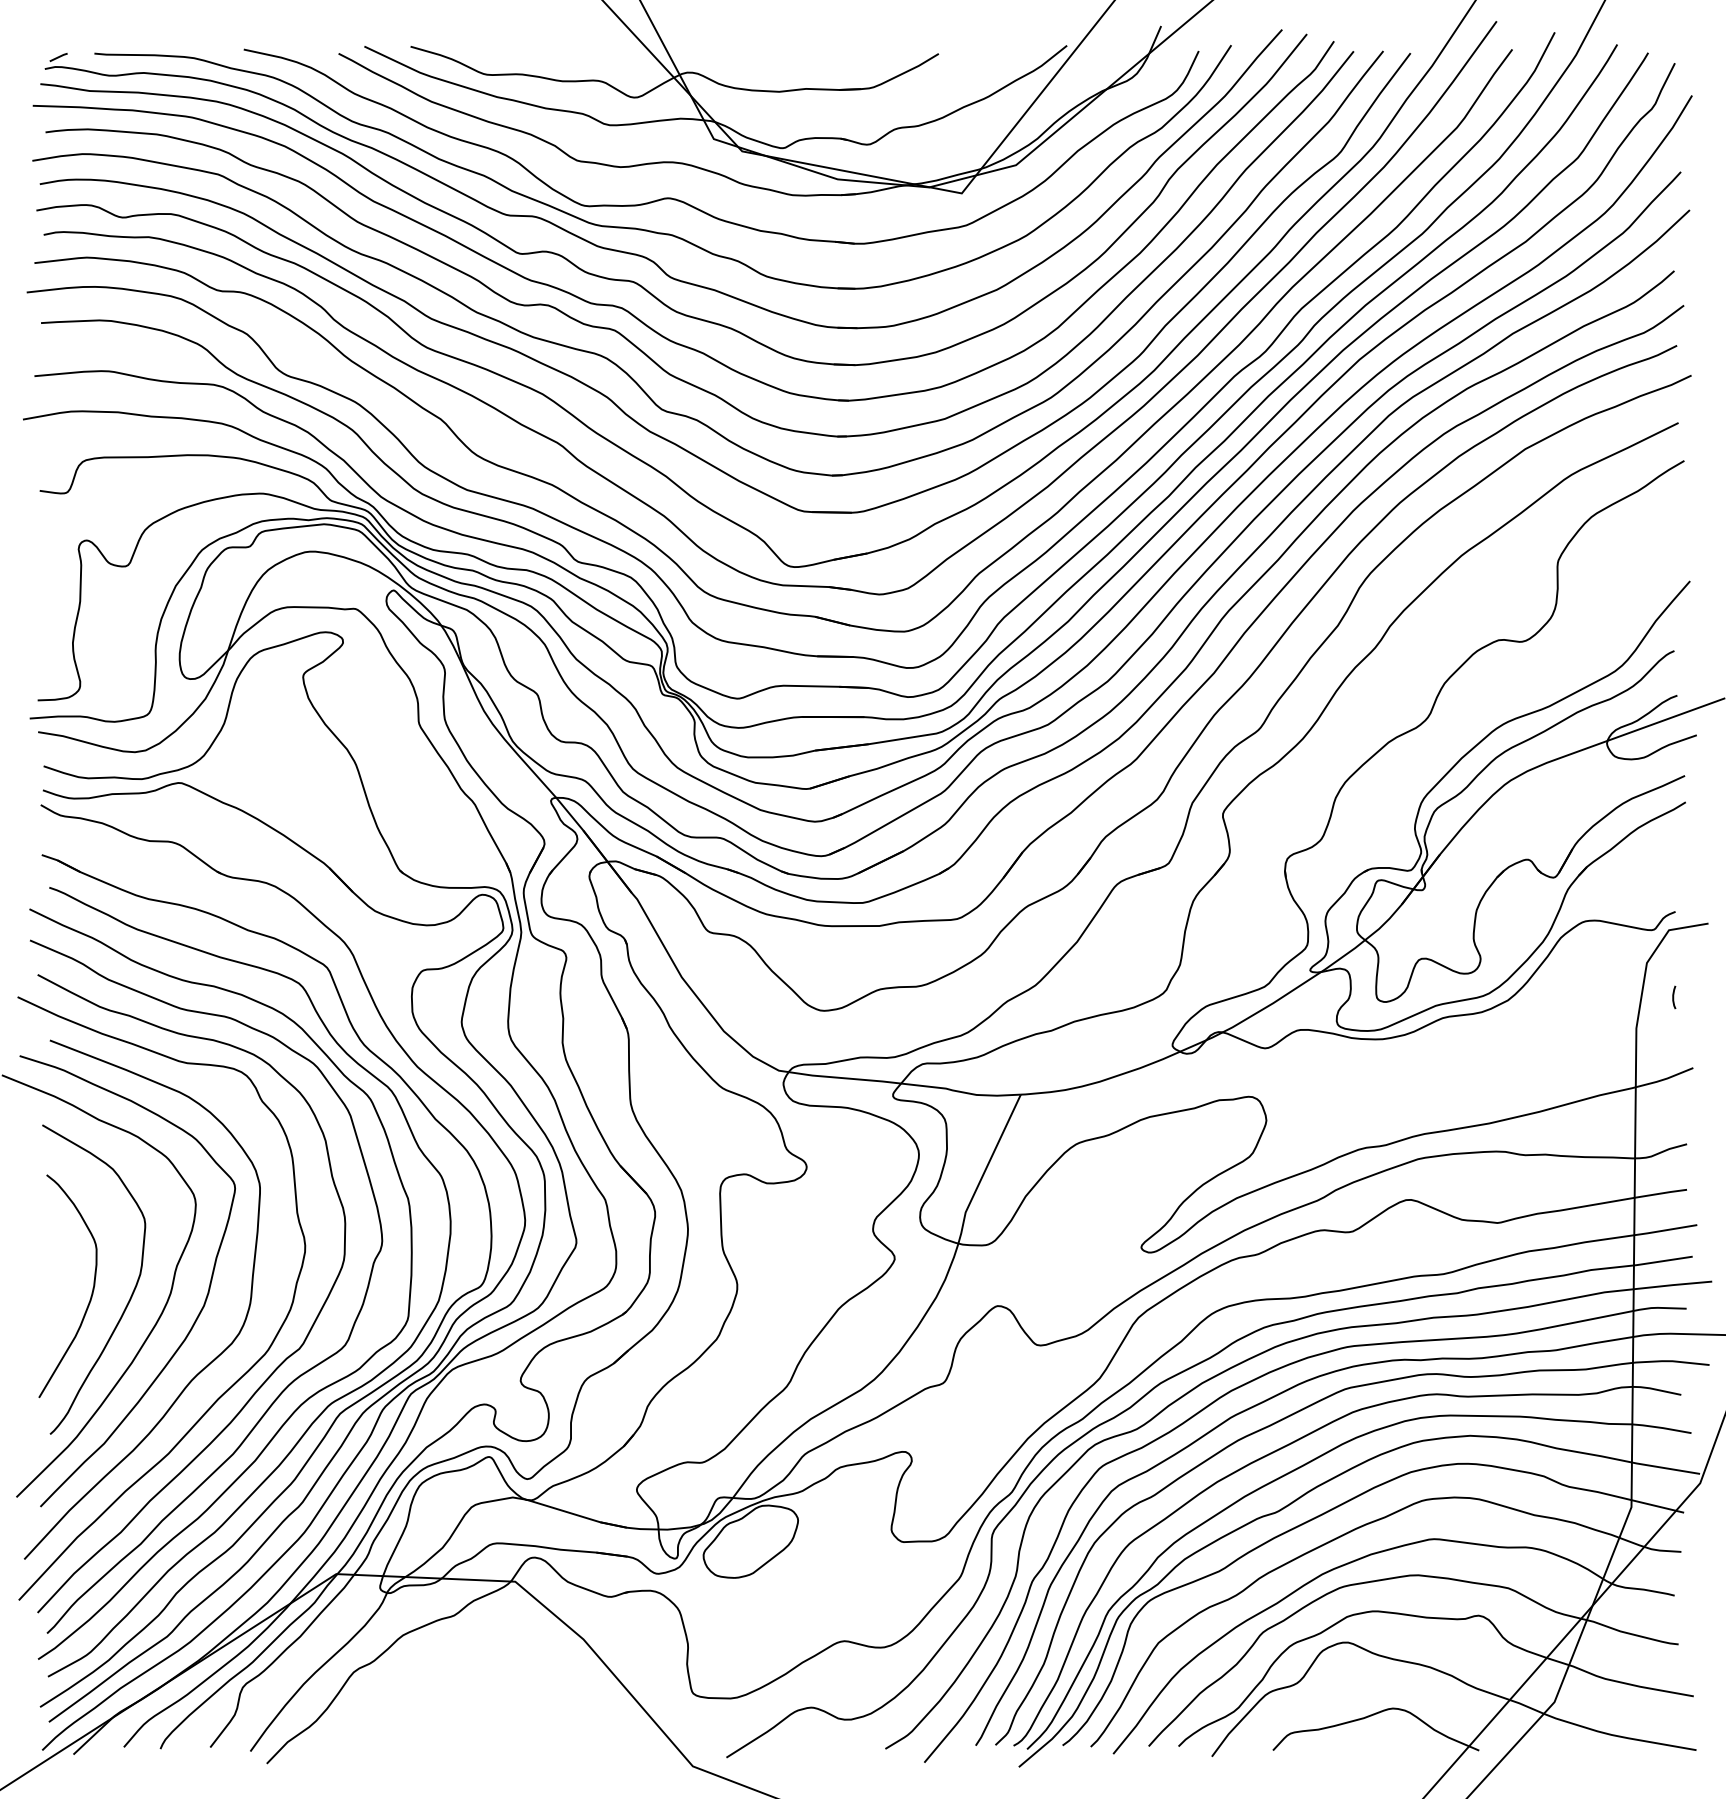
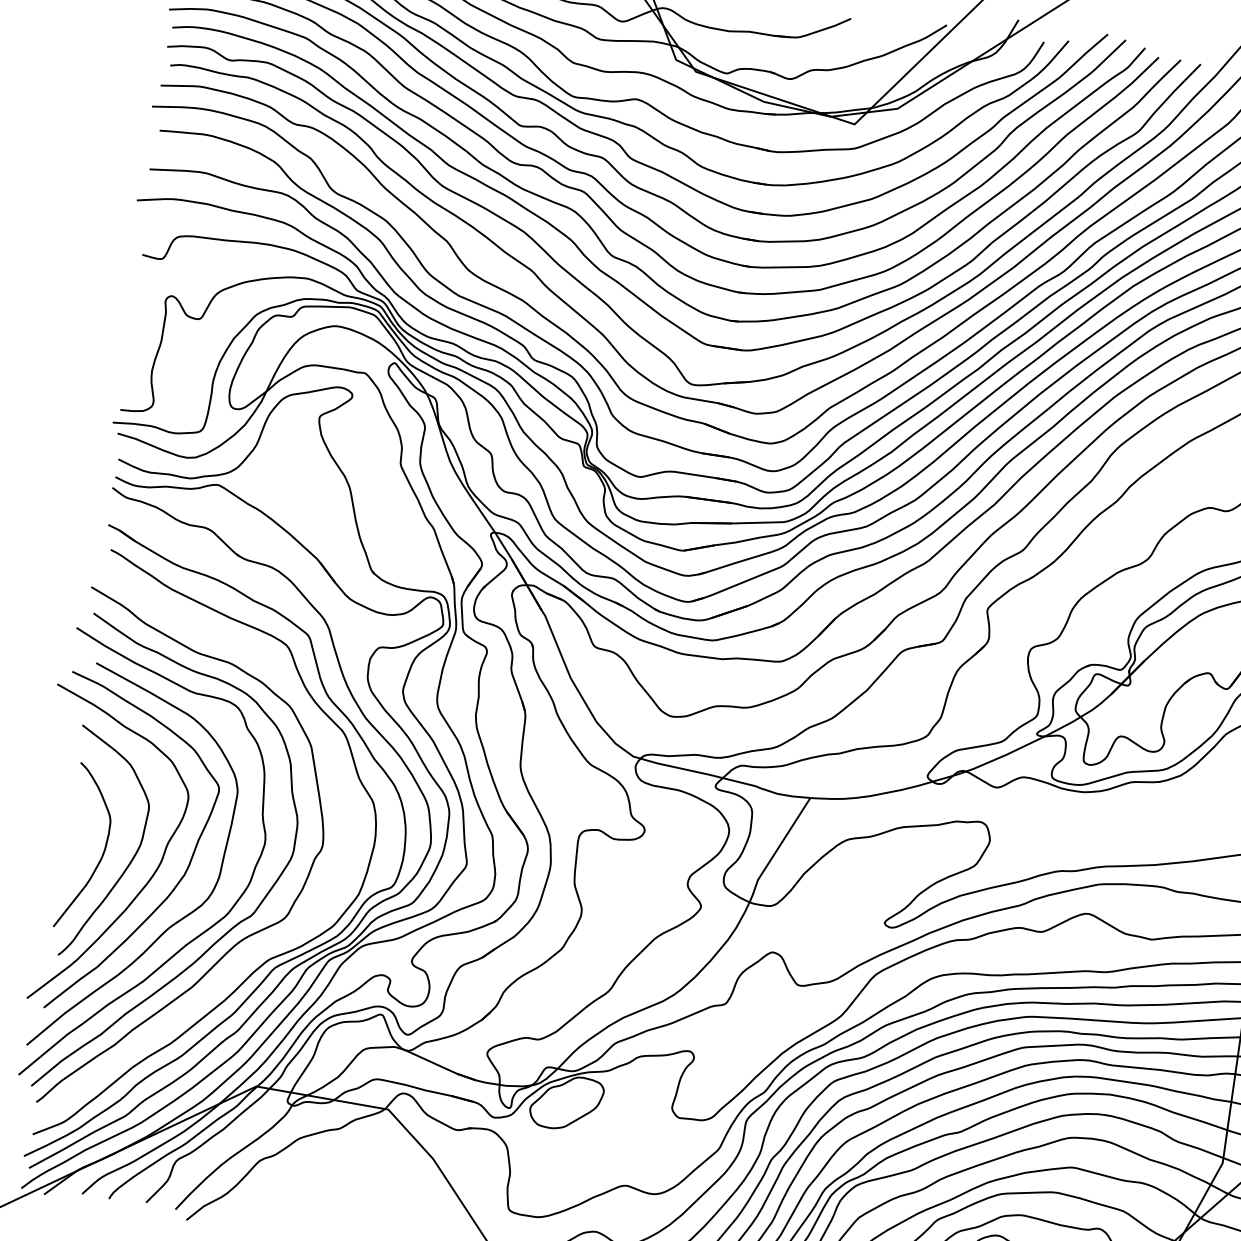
curve: (309, 1396) -> (253, 952), removed

